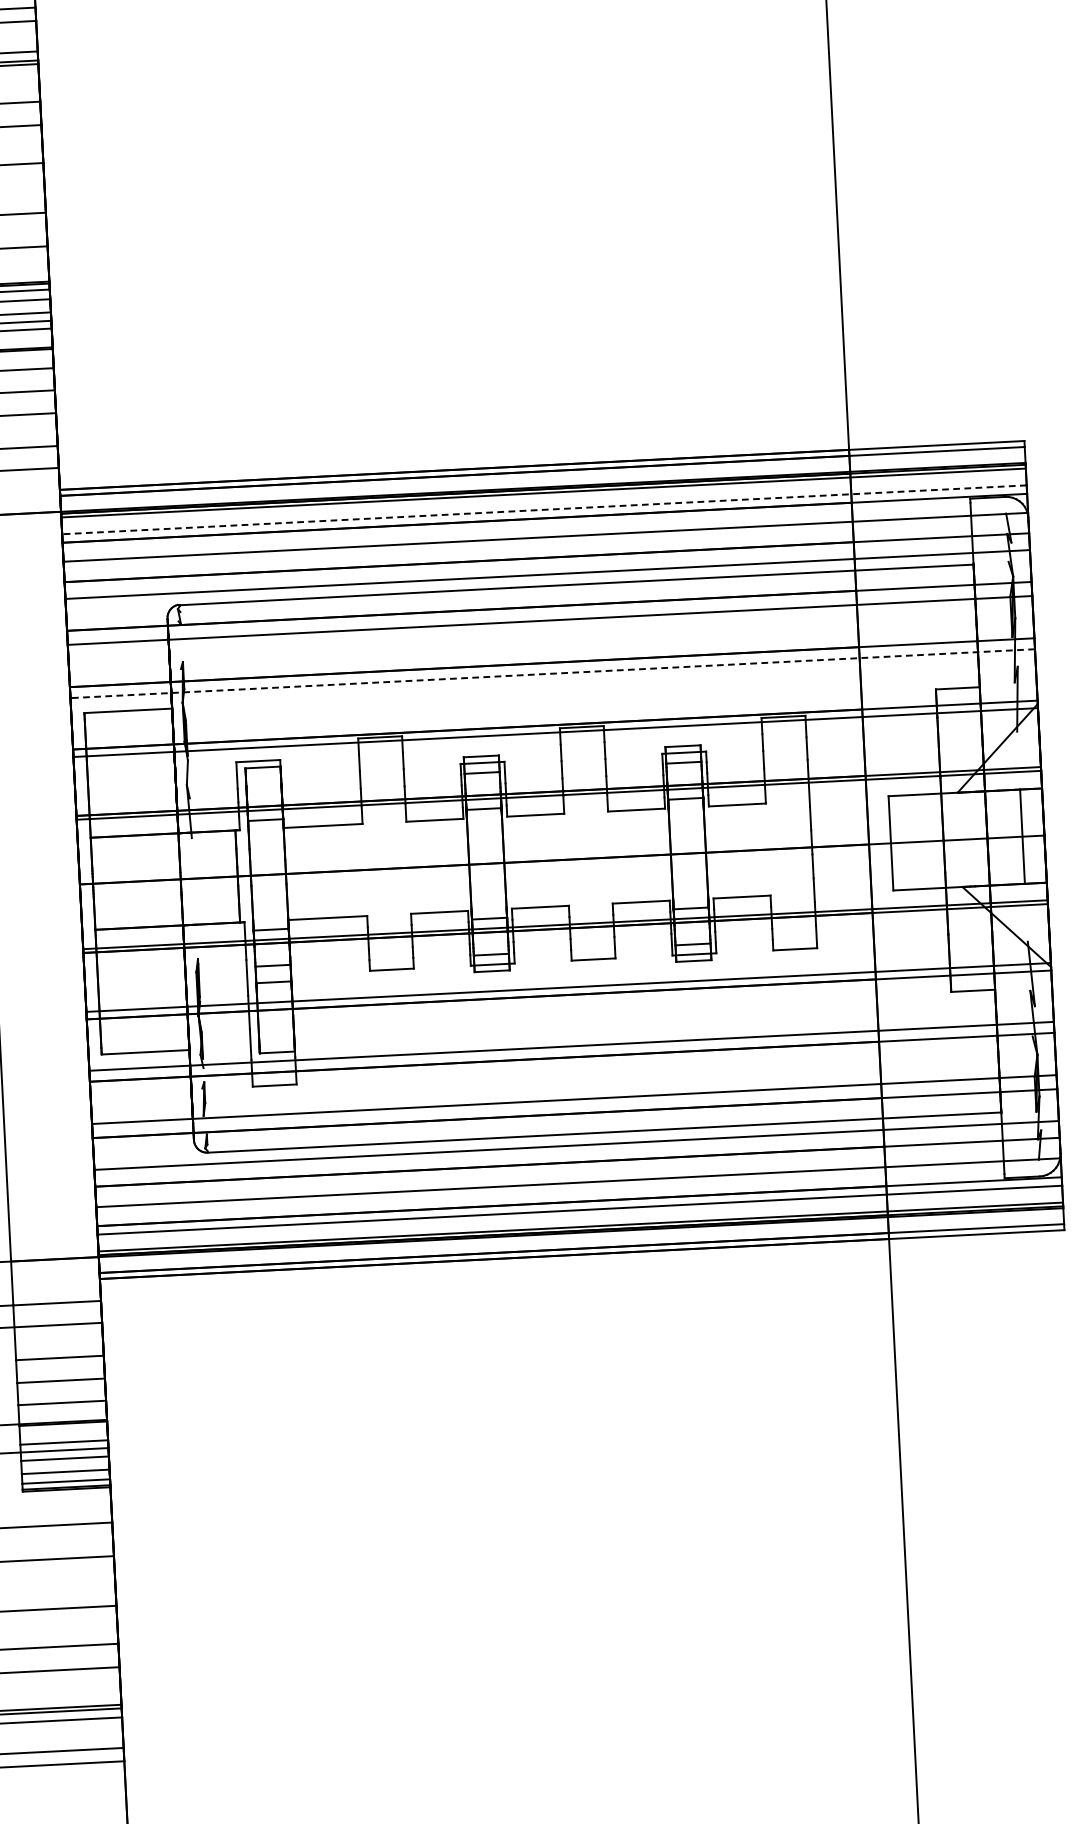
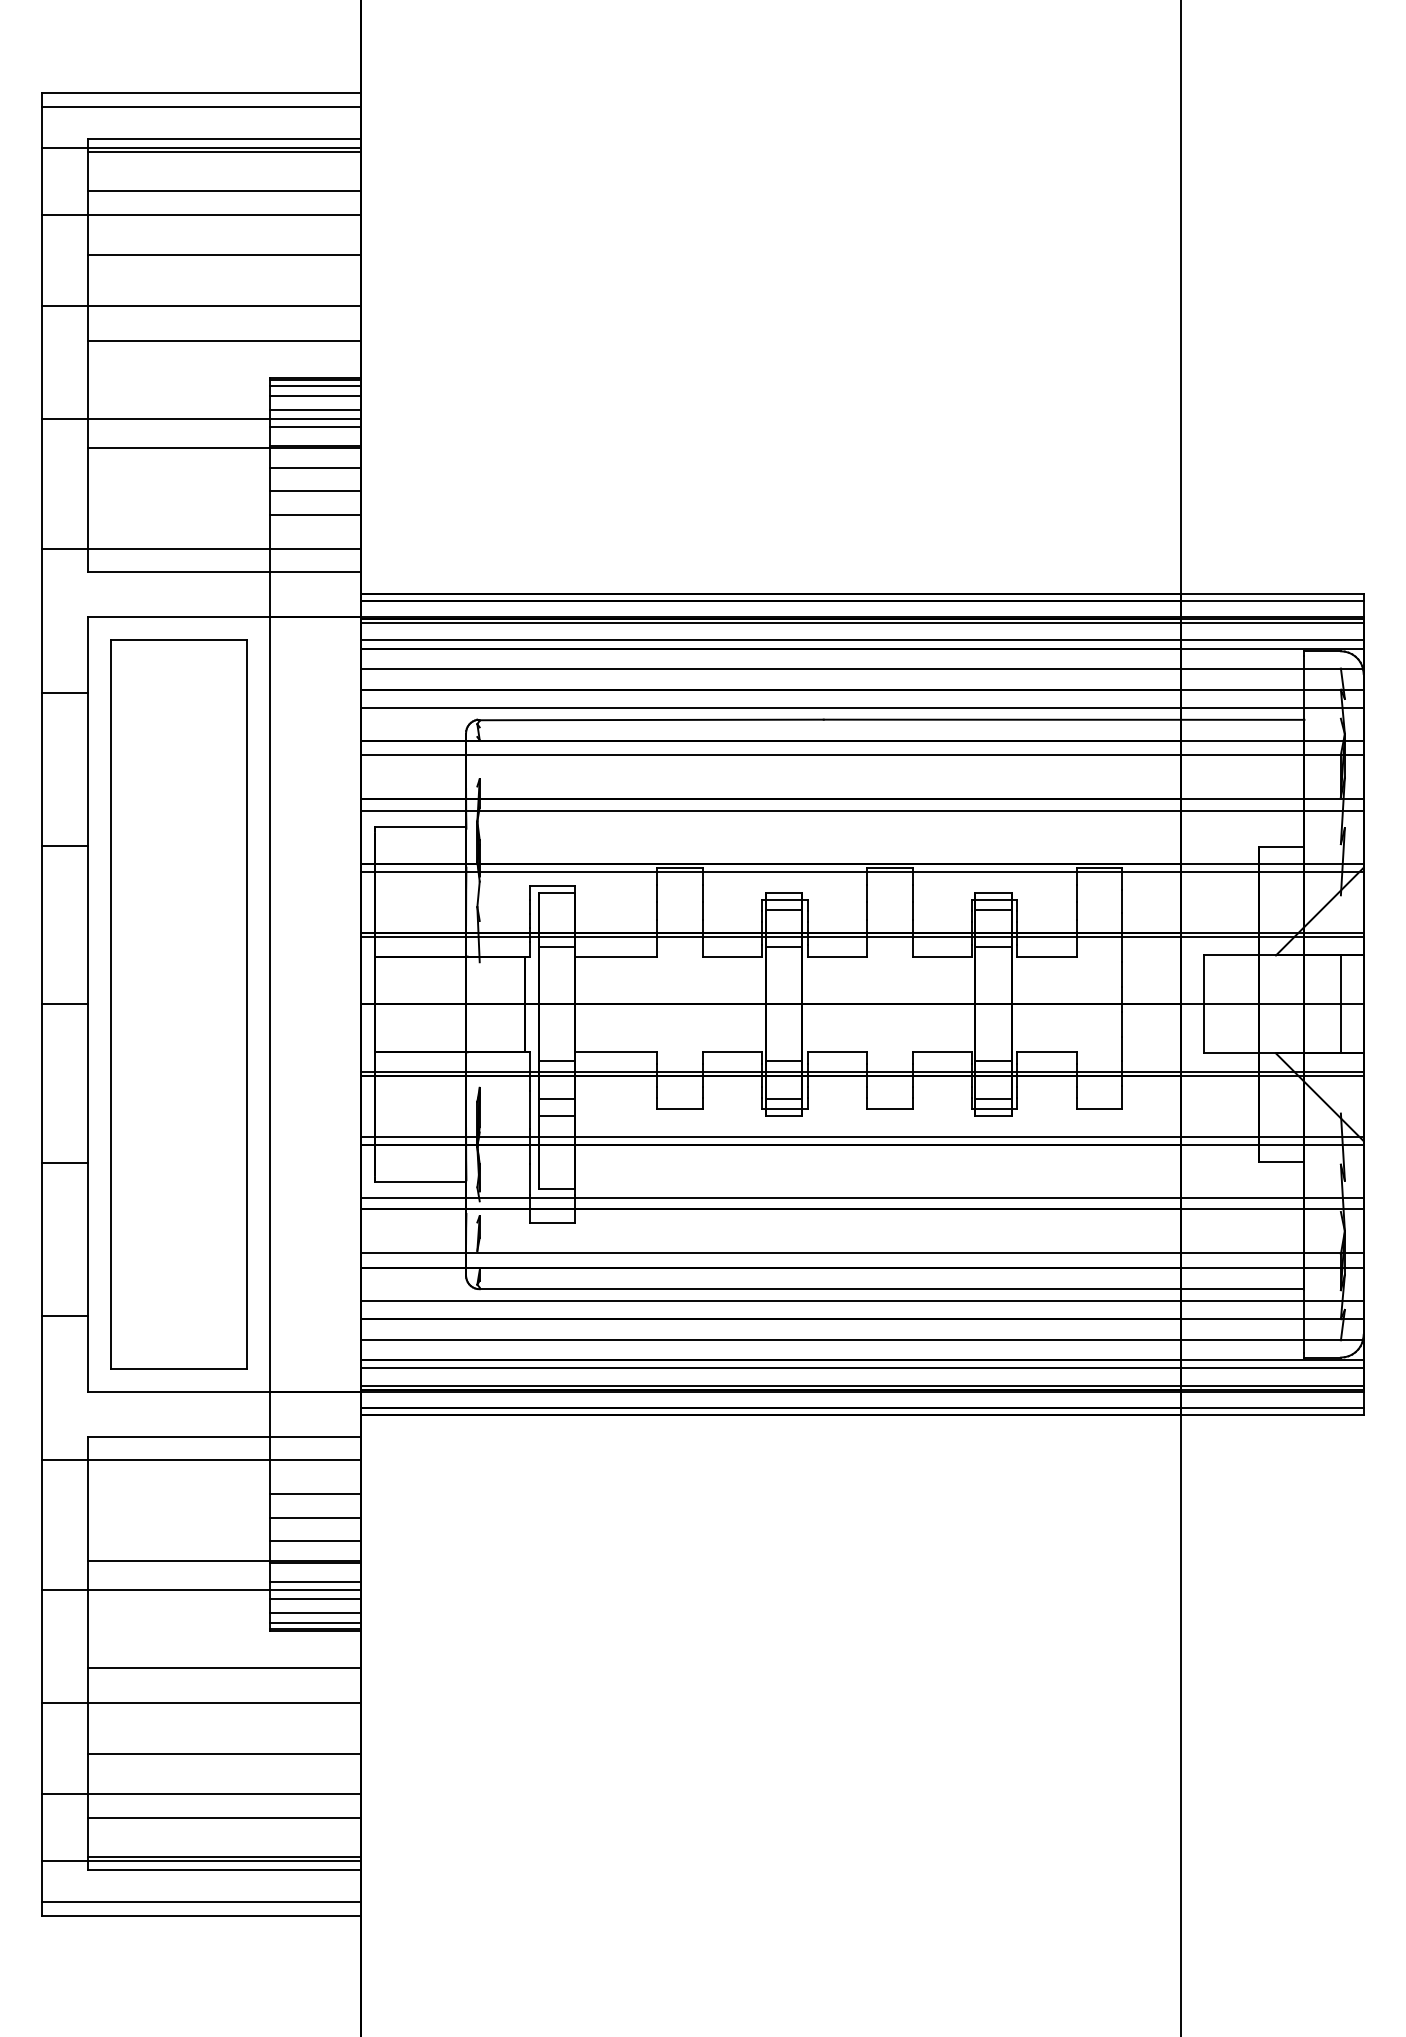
line: (543, 509) -> (861, 640), dashed -> solid
line: (551, 673) -> (861, 810), dashed -> solid

